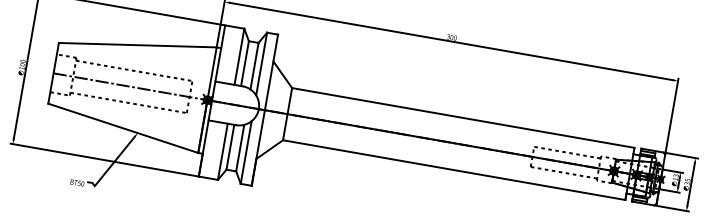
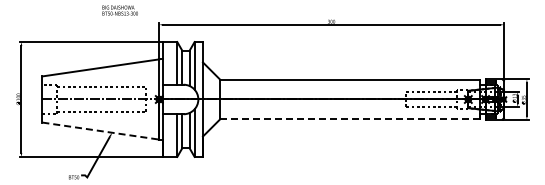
line: (124, 129) -> (101, 131), solid -> dashed
line: (454, 170) -> (350, 119), solid -> dashed

